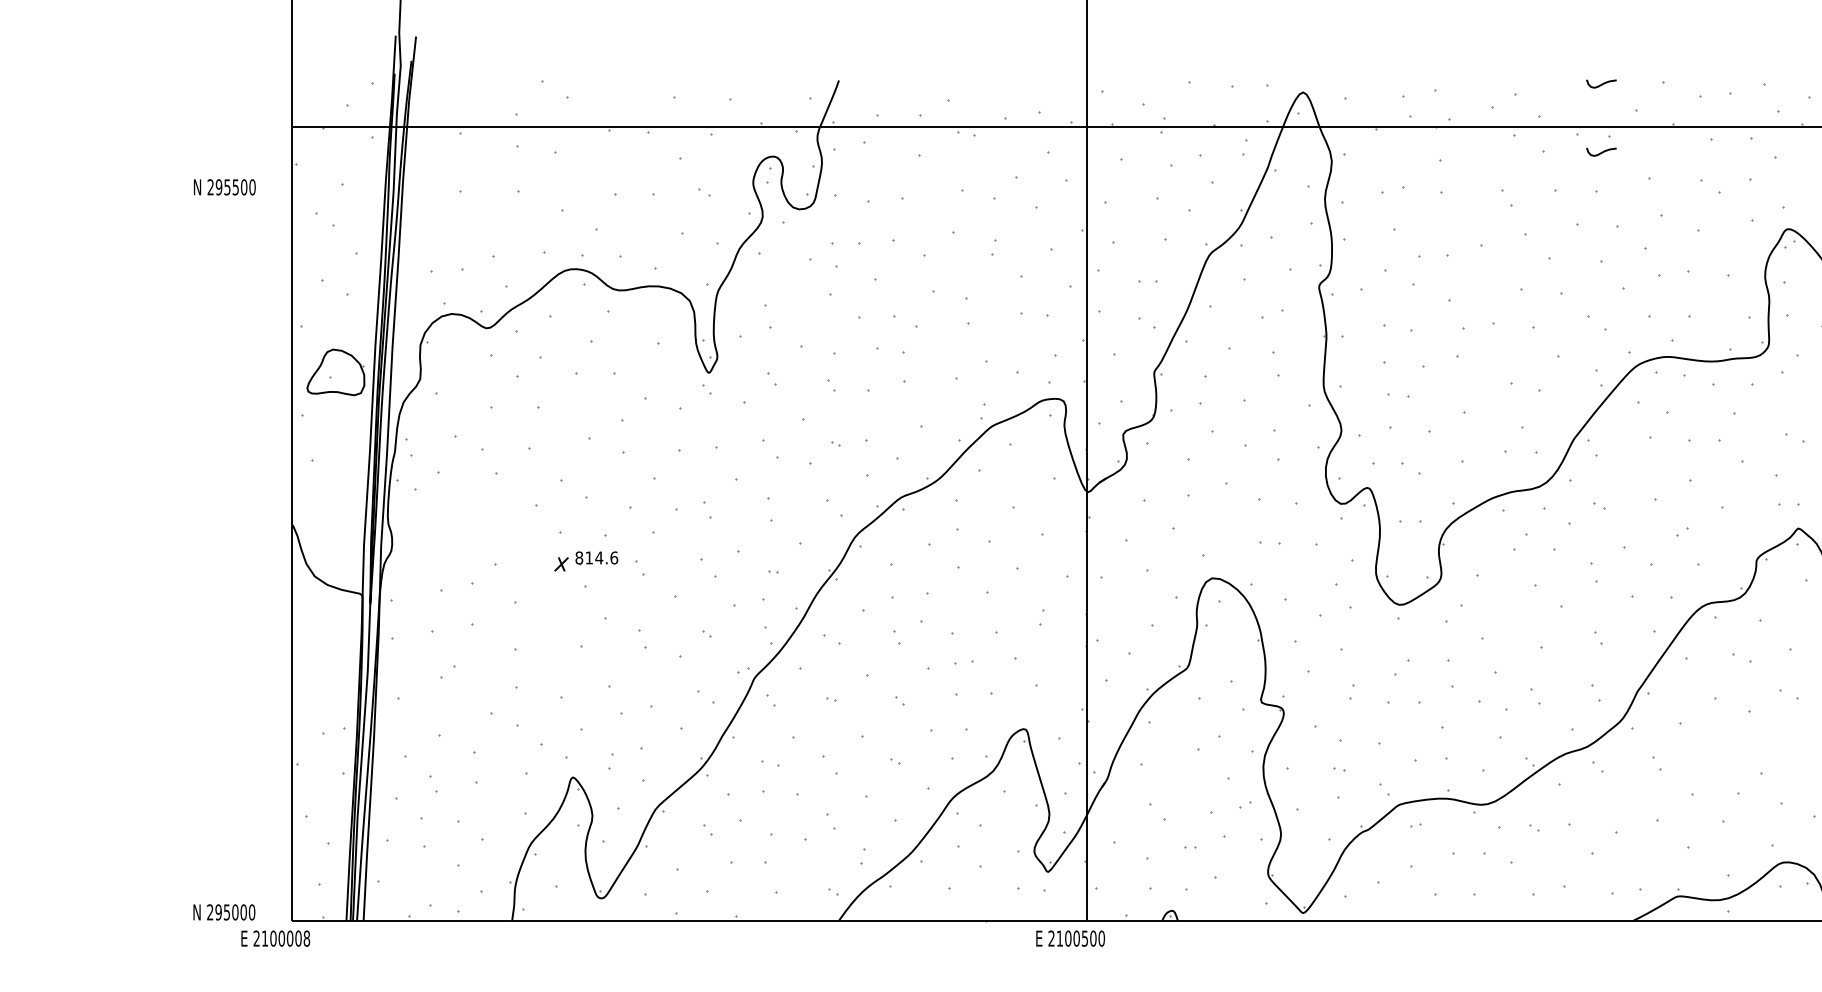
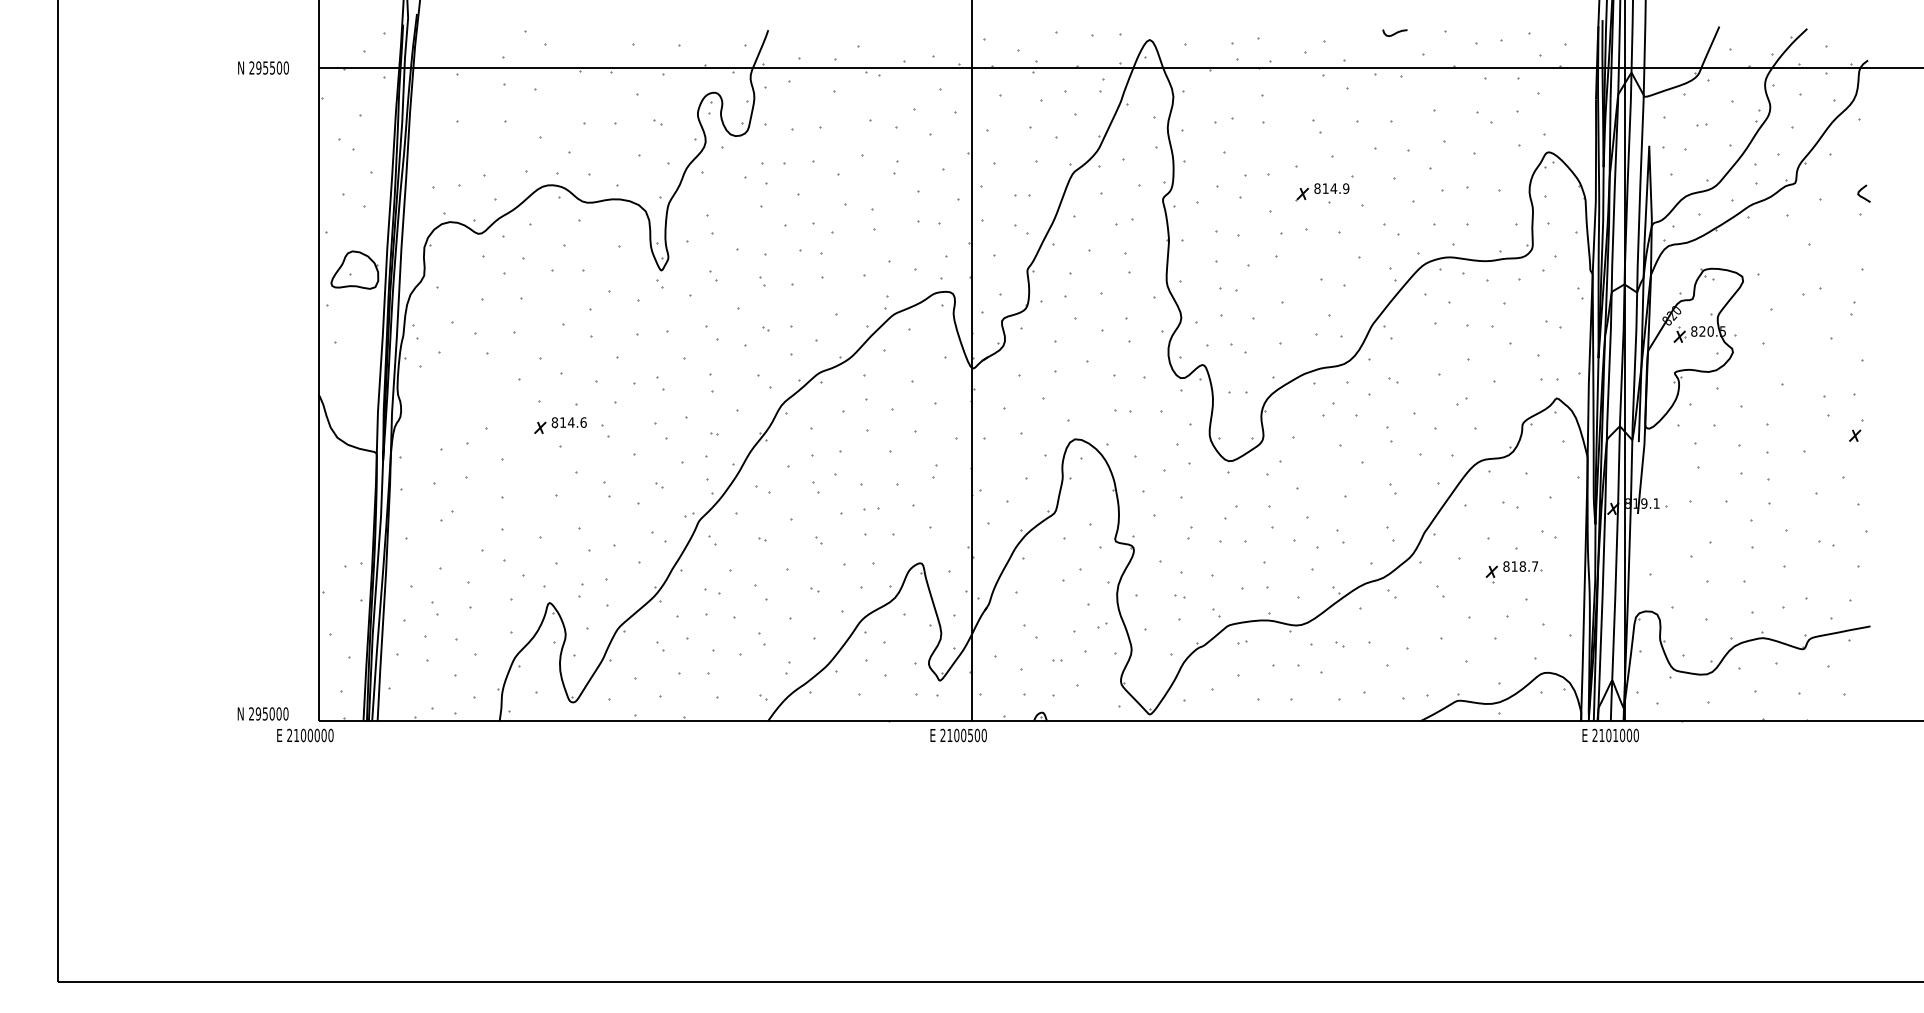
curve: (1602, 151) -> (1395, 88), removed
text: (224, 186) -> (263, 67), moved
part: (1513, 277) -> (1322, 192), added
part: (1745, 740) -> (1513, 572), added
text: (306, 938) -> (330, 735), 2100008 -> 2100000

